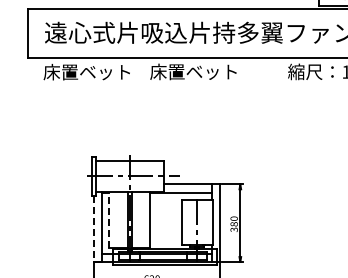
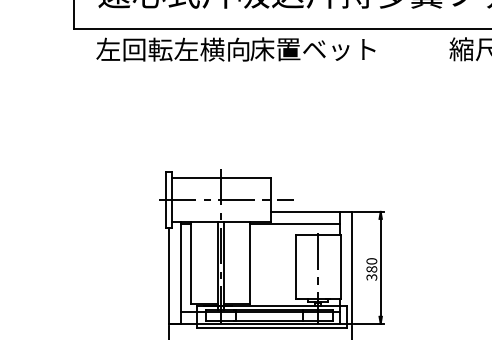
text: (96, 71) -> (172, 48), 床置ベット -> 左回転左横向
line: (109, 219) -> (191, 262), dashed -> solid
line: (93, 229) -> (168, 276), dashed -> solid

